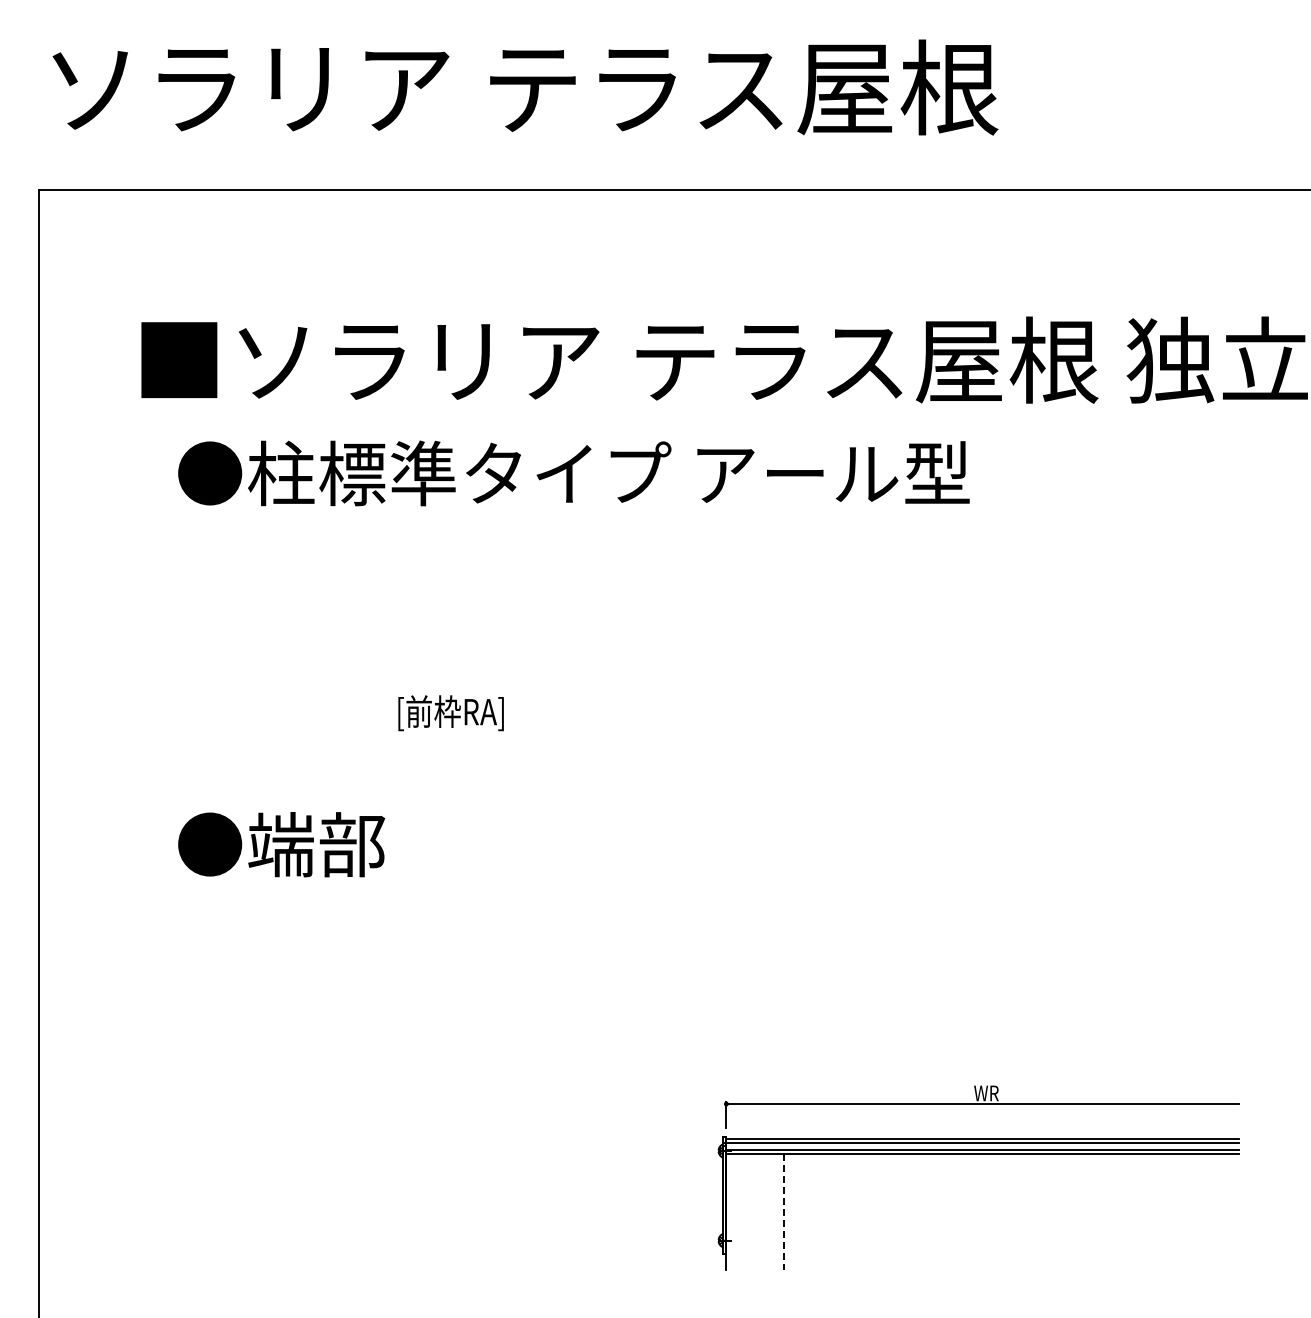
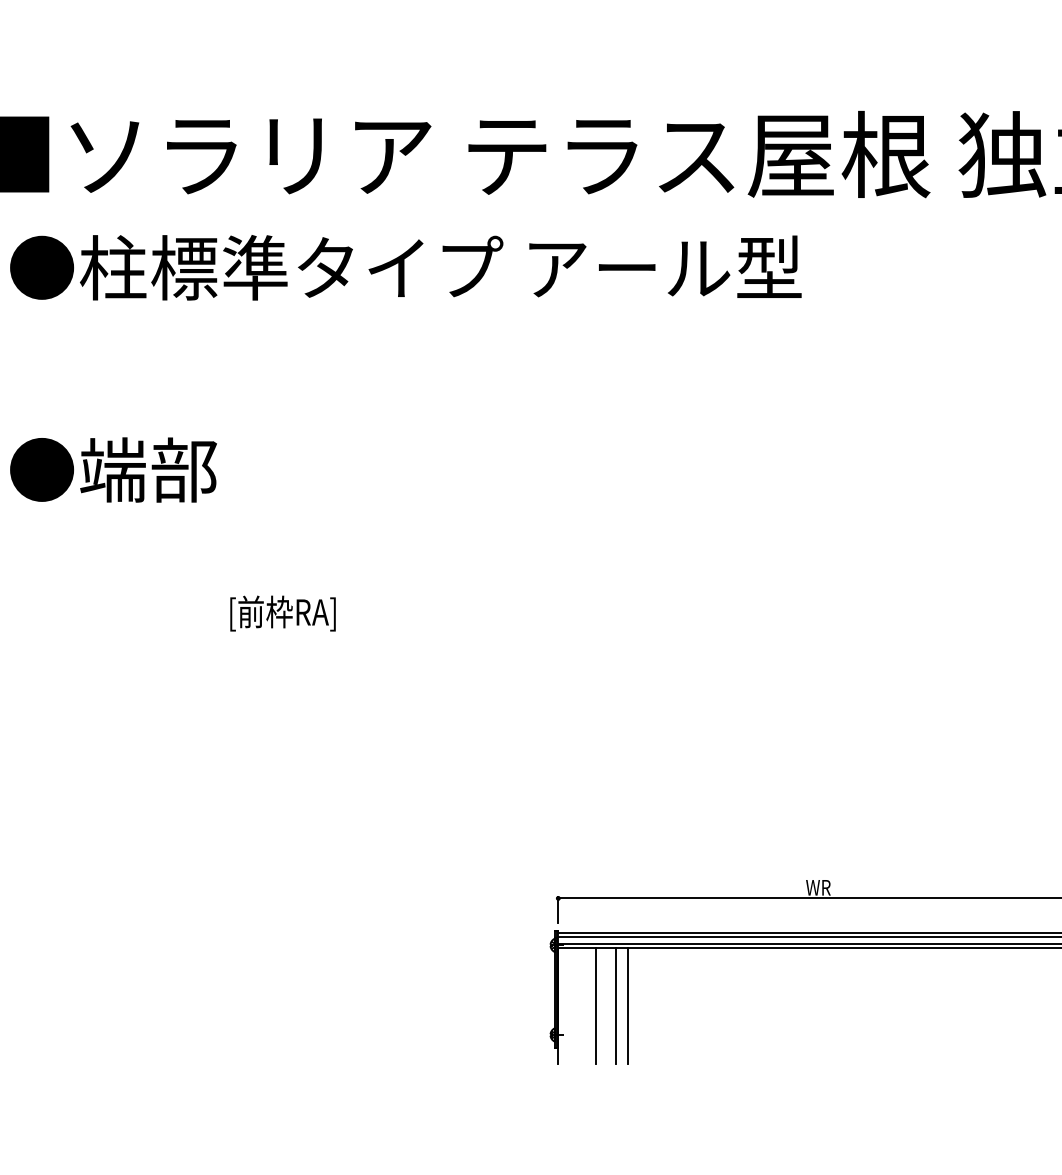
text: (450, 713) -> (282, 613), moved
text: (281, 844) -> (113, 469), moved
line: (763, 1211) -> (595, 1005), added
line: (783, 1211) -> (615, 1005), dashed -> solid
line: (795, 1211) -> (627, 1005), added

